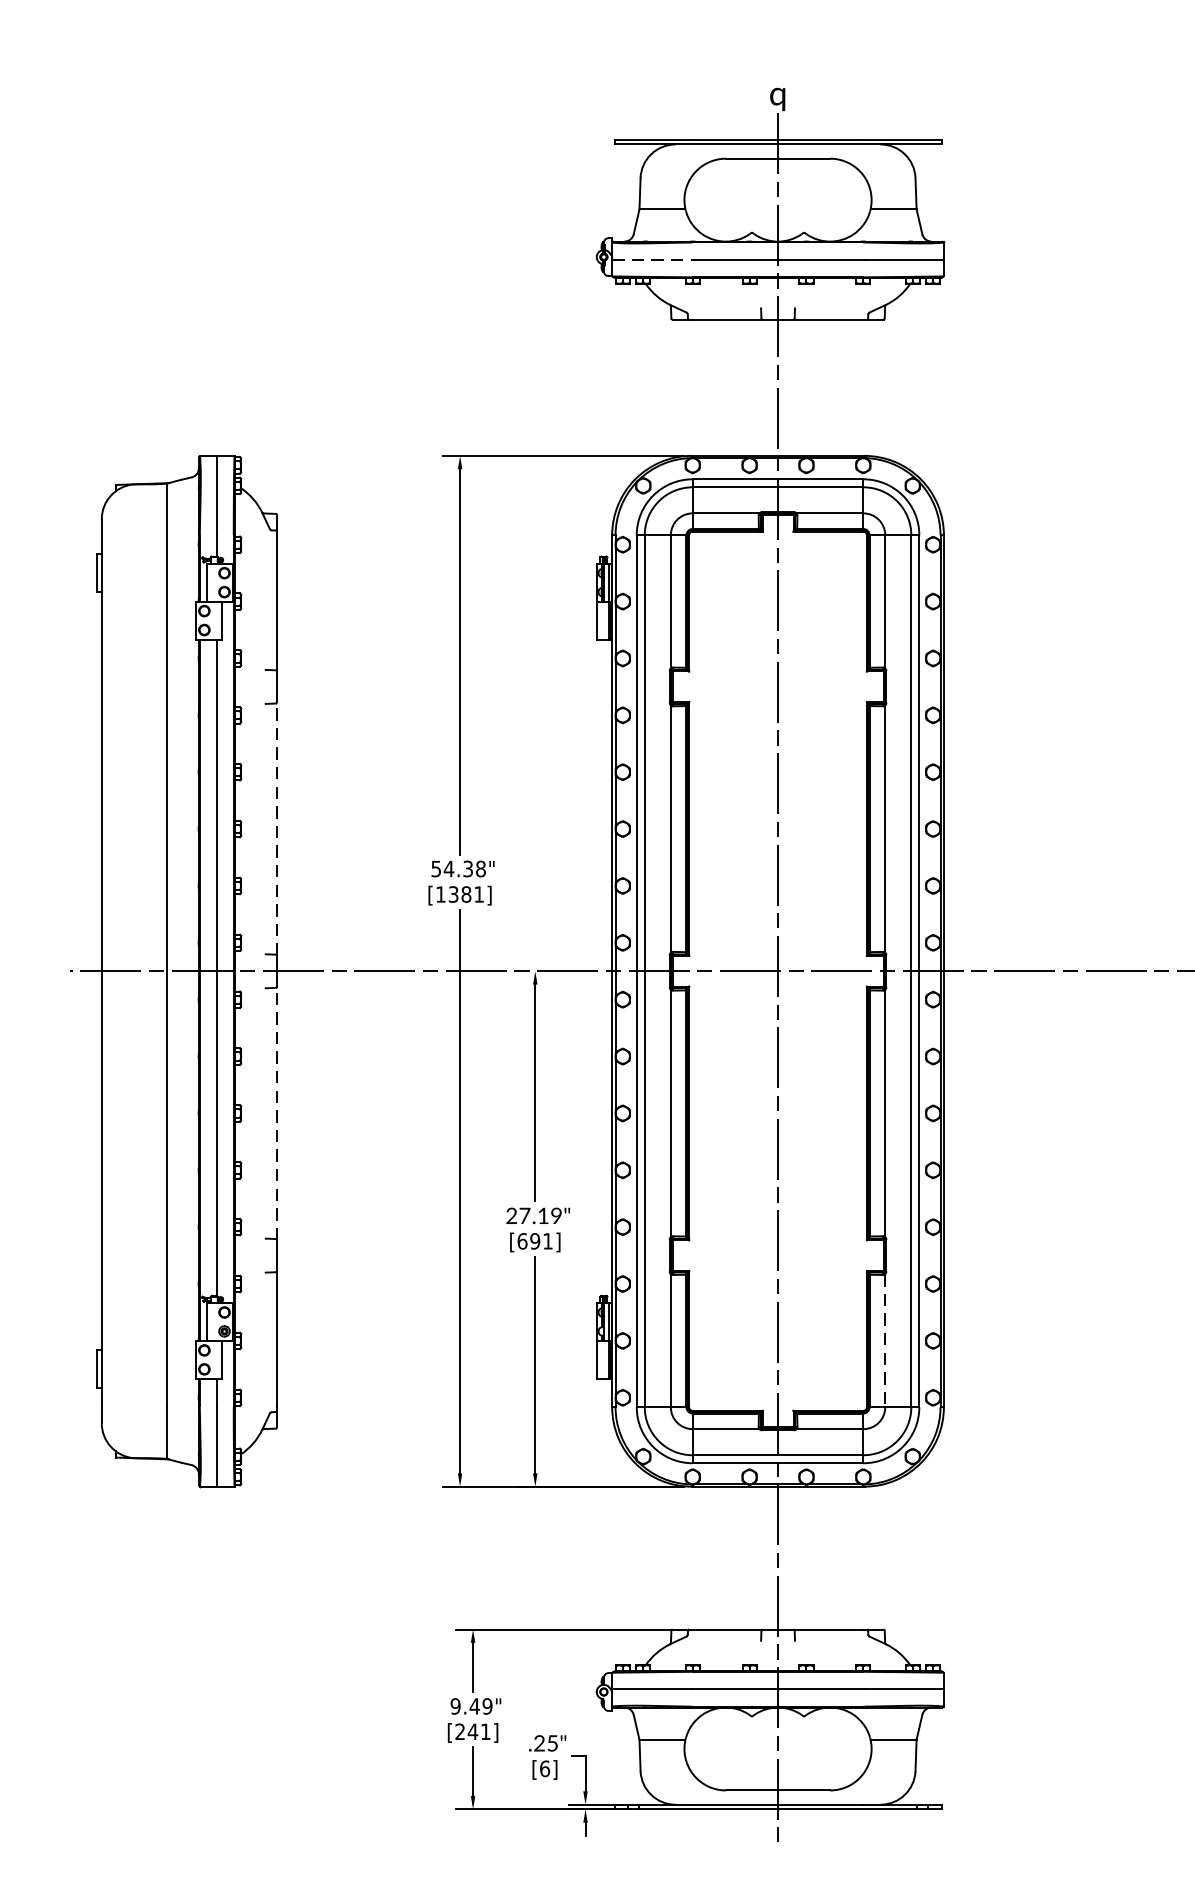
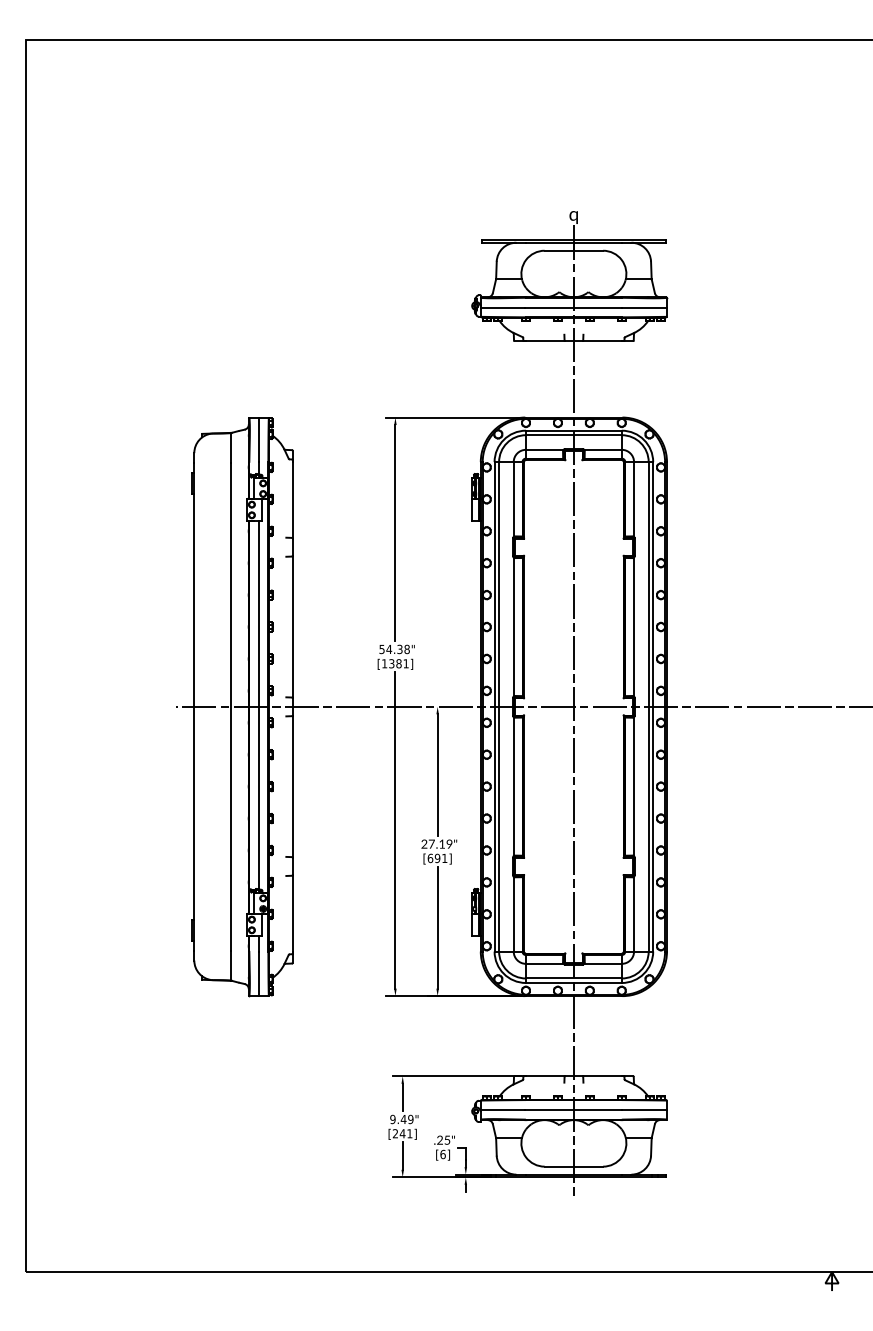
line: (652, 259) -> (503, 307), dashed -> solid
line: (276, 828) -> (292, 626), dashed -> solid
line: (276, 1113) -> (292, 786), dashed -> solid
line: (886, 1341) -> (634, 914), dashed -> solid

